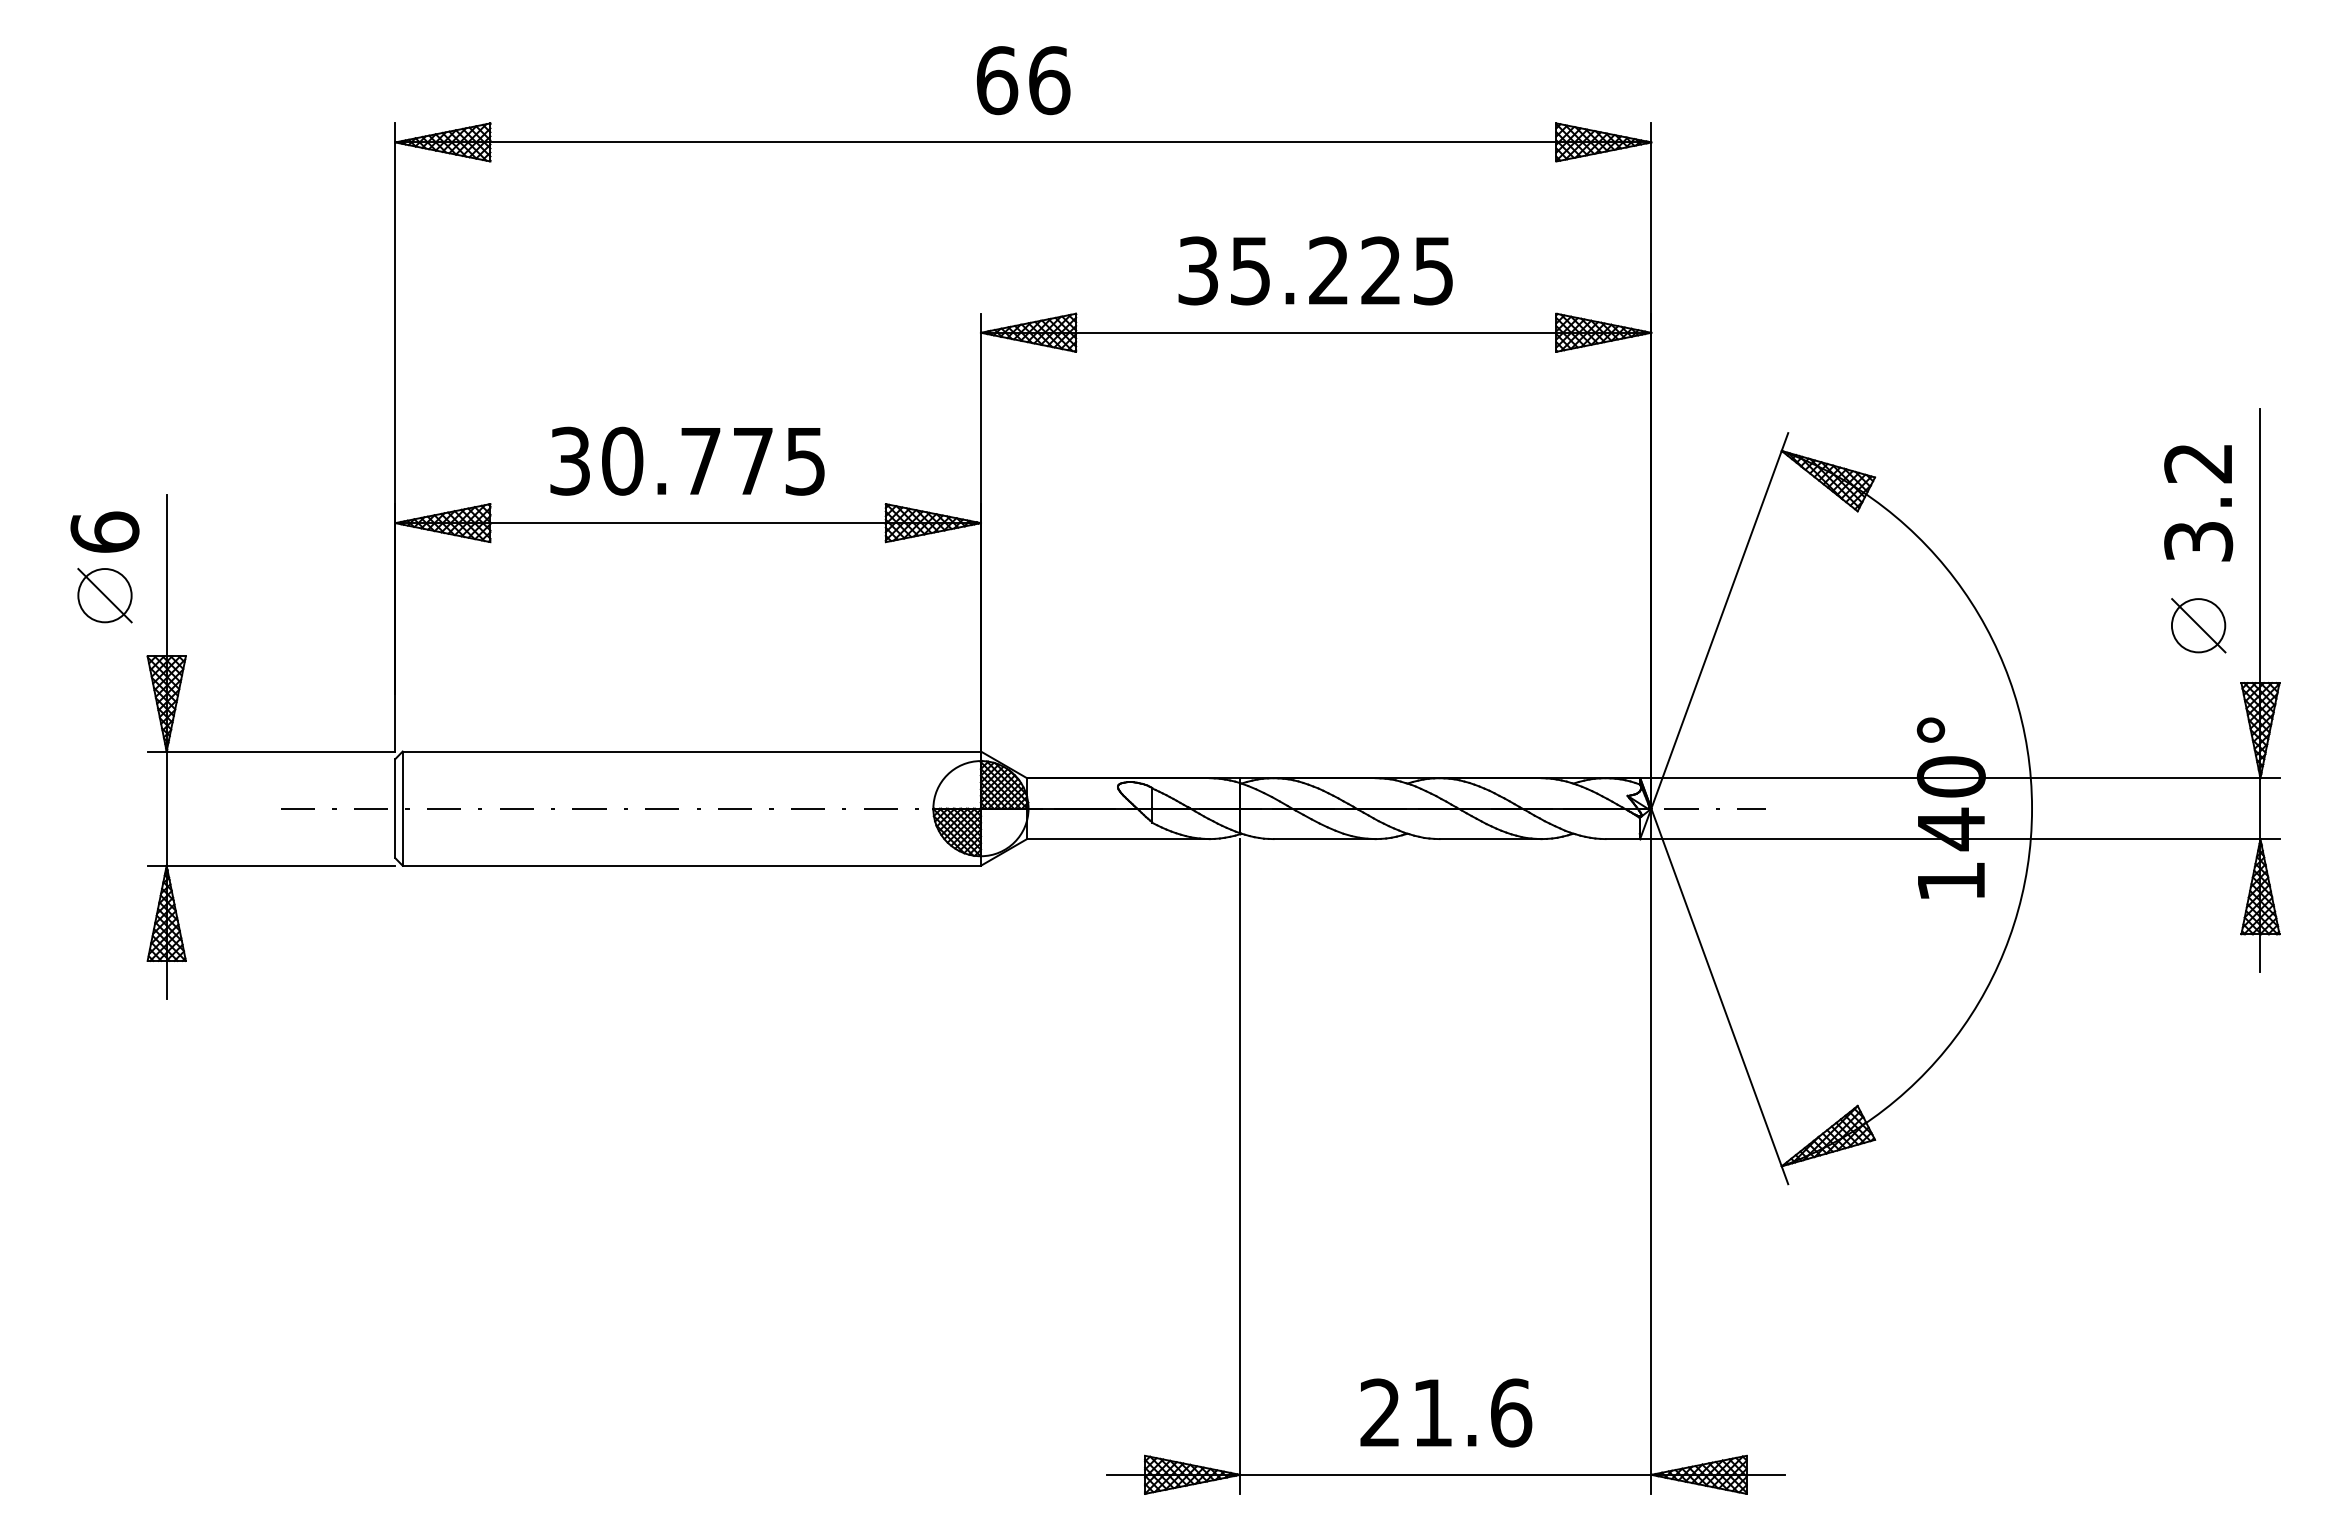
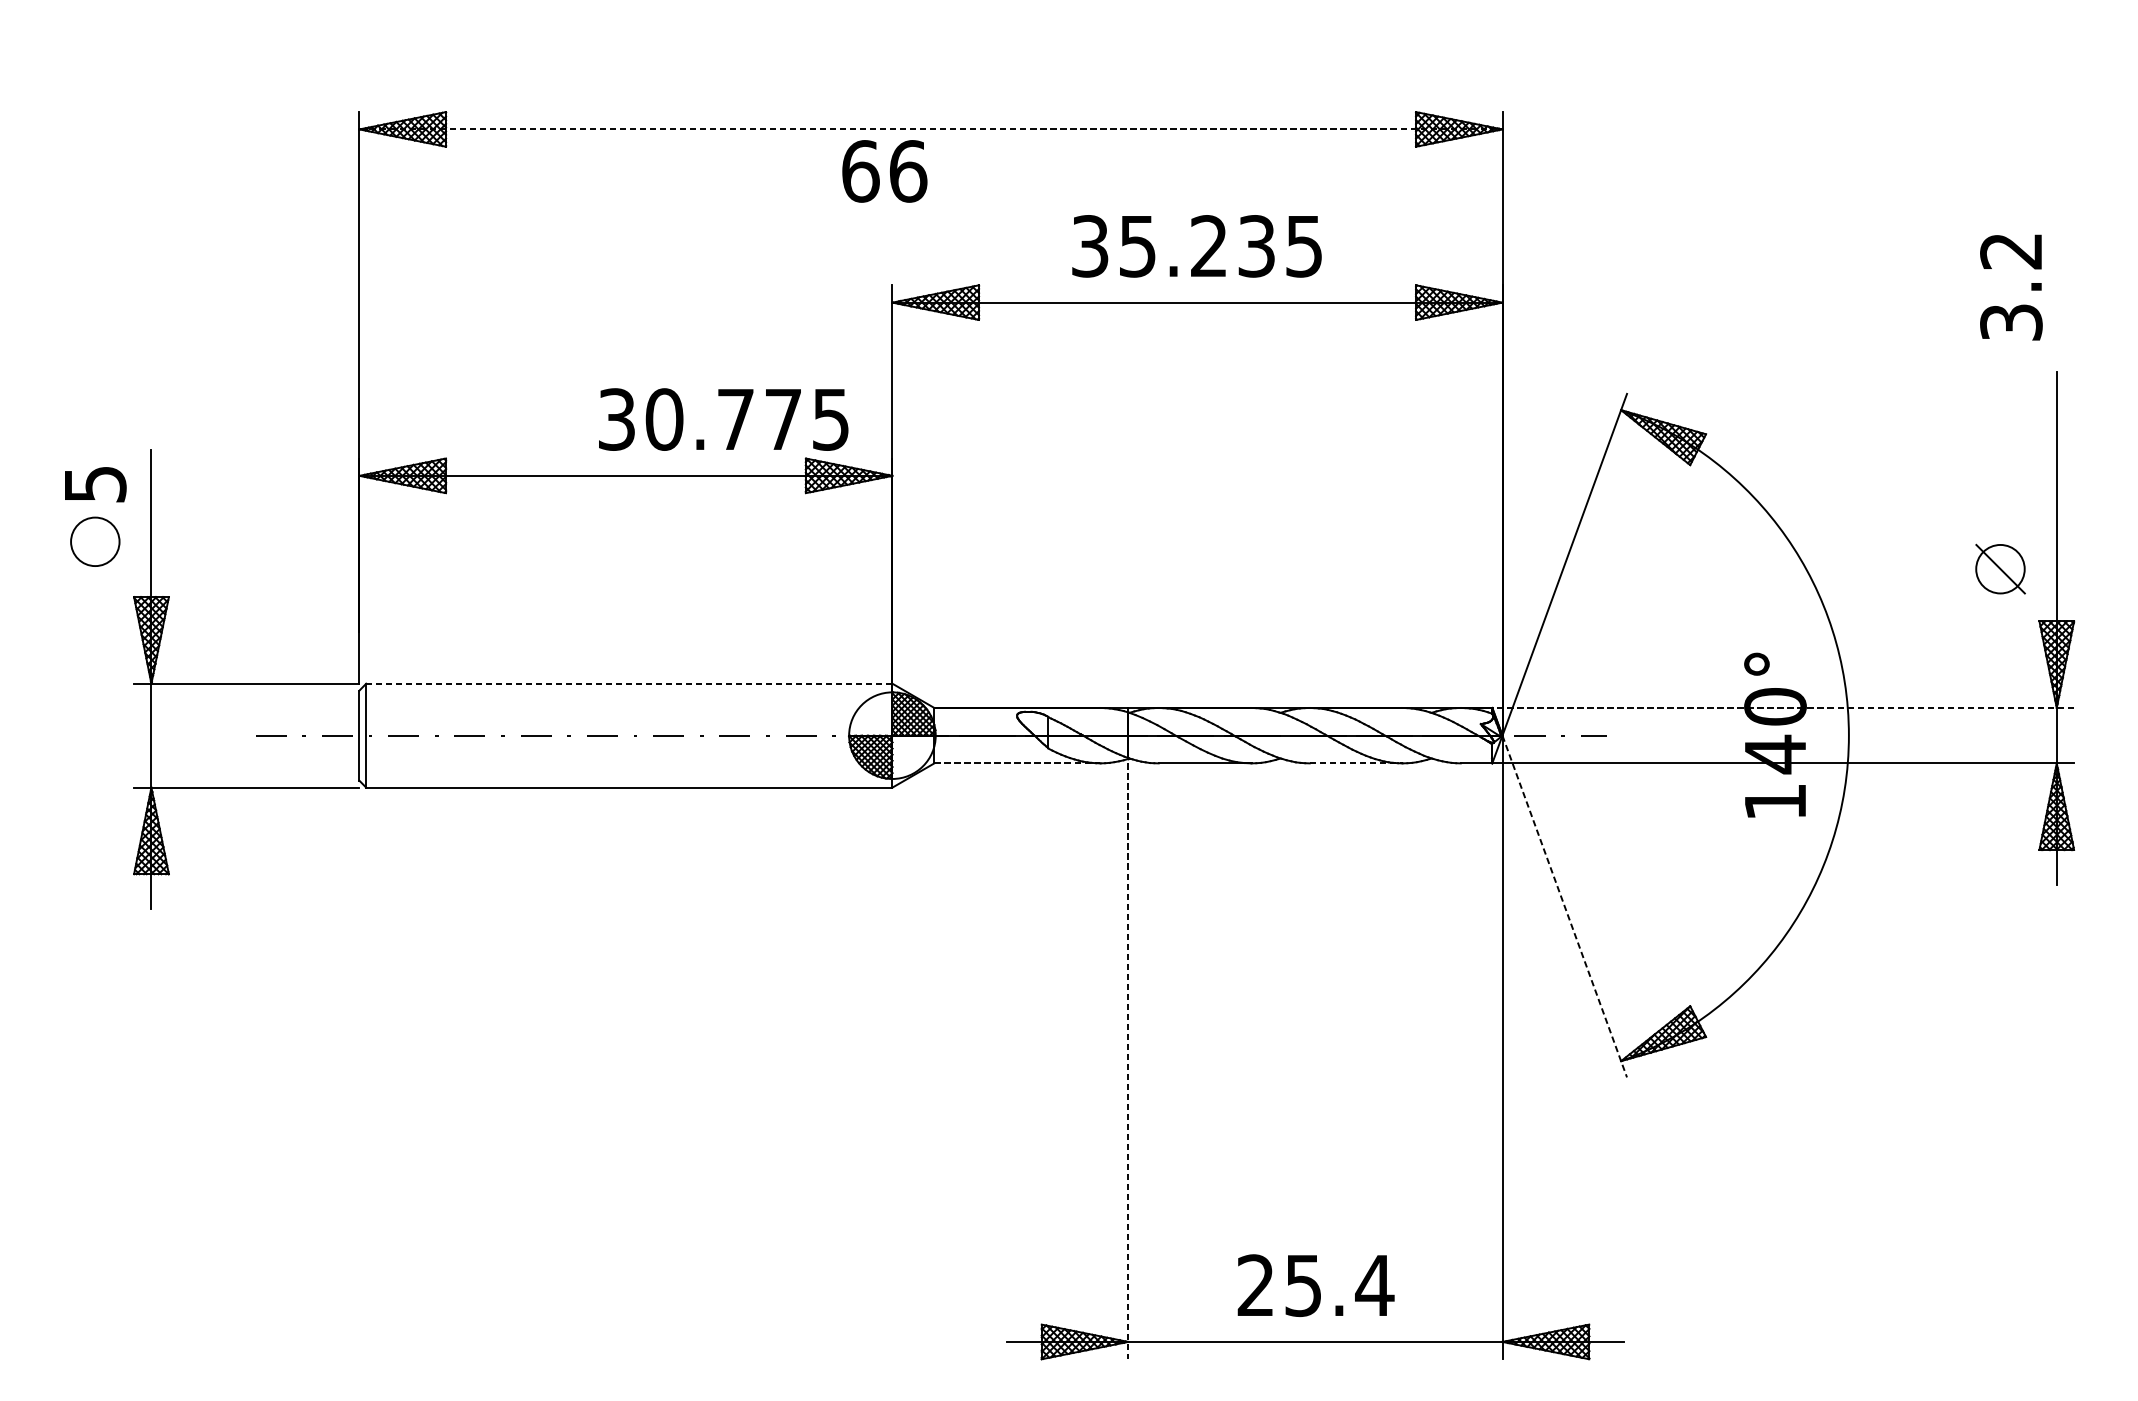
text: (1023, 80) -> (884, 171), moved
line: (1023, 142) -> (931, 129), solid -> dashed
text: (1380, 270) -> (1256, 245), 35.225 -> 35.235
text: (687, 460) -> (723, 418), moved
text: (2198, 503) -> (2011, 287), moved
text: (104, 531) -> (94, 483), 6 -> 5
line: (104, 595) -> (94, 541), removed
line: (691, 751) -> (629, 683), solid -> dashed
line: (1959, 778) -> (1782, 708), solid -> dashed
line: (1118, 839) -> (1017, 763), solid -> dashed
line: (1491, 839) -> (1357, 763), solid -> dashed
line: (1719, 996) -> (1564, 906), solid -> dashed
line: (1240, 1167) -> (1128, 1062), solid -> dashed
text: (1472, 1412) -> (1339, 1285), 21.6 -> 25.4

